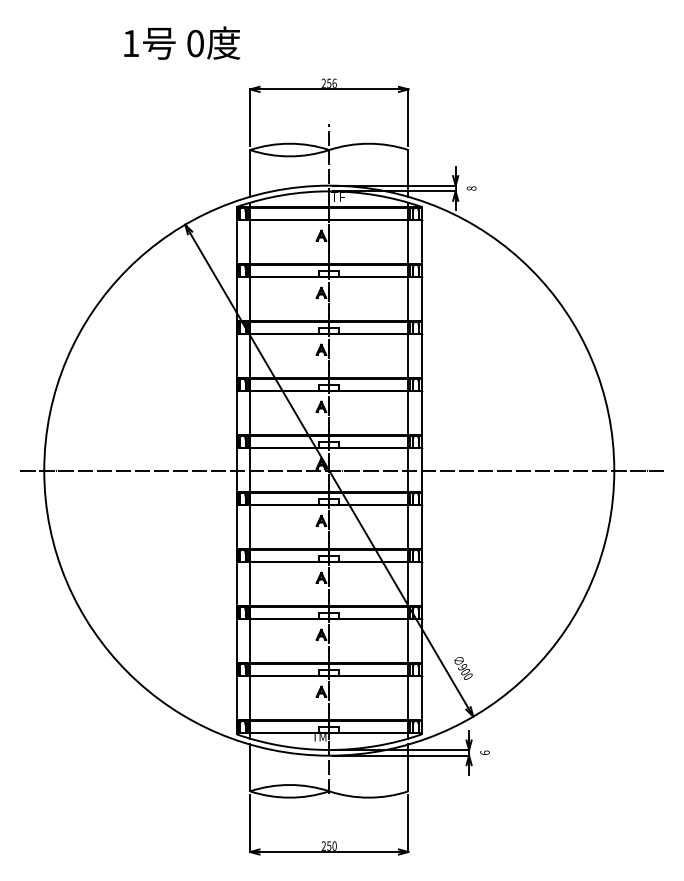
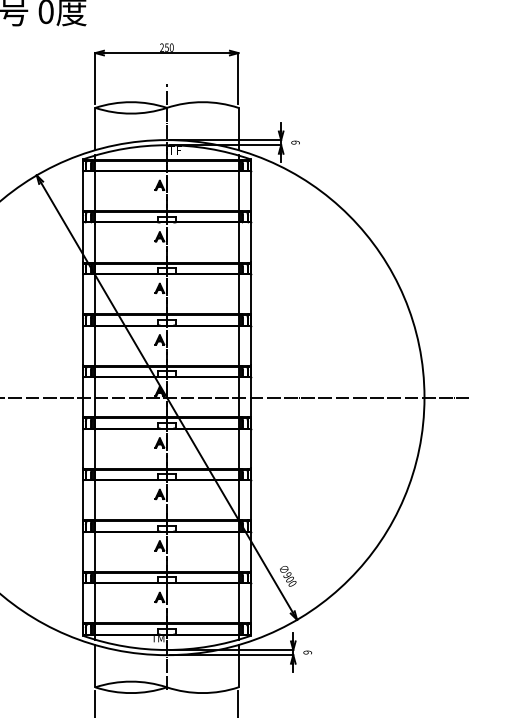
text: (334, 82) -> (171, 46), 256 -> 250
text: (471, 188) -> (295, 142), 8 -> 9
text: (484, 752) -> (307, 652), 6 -> 9

